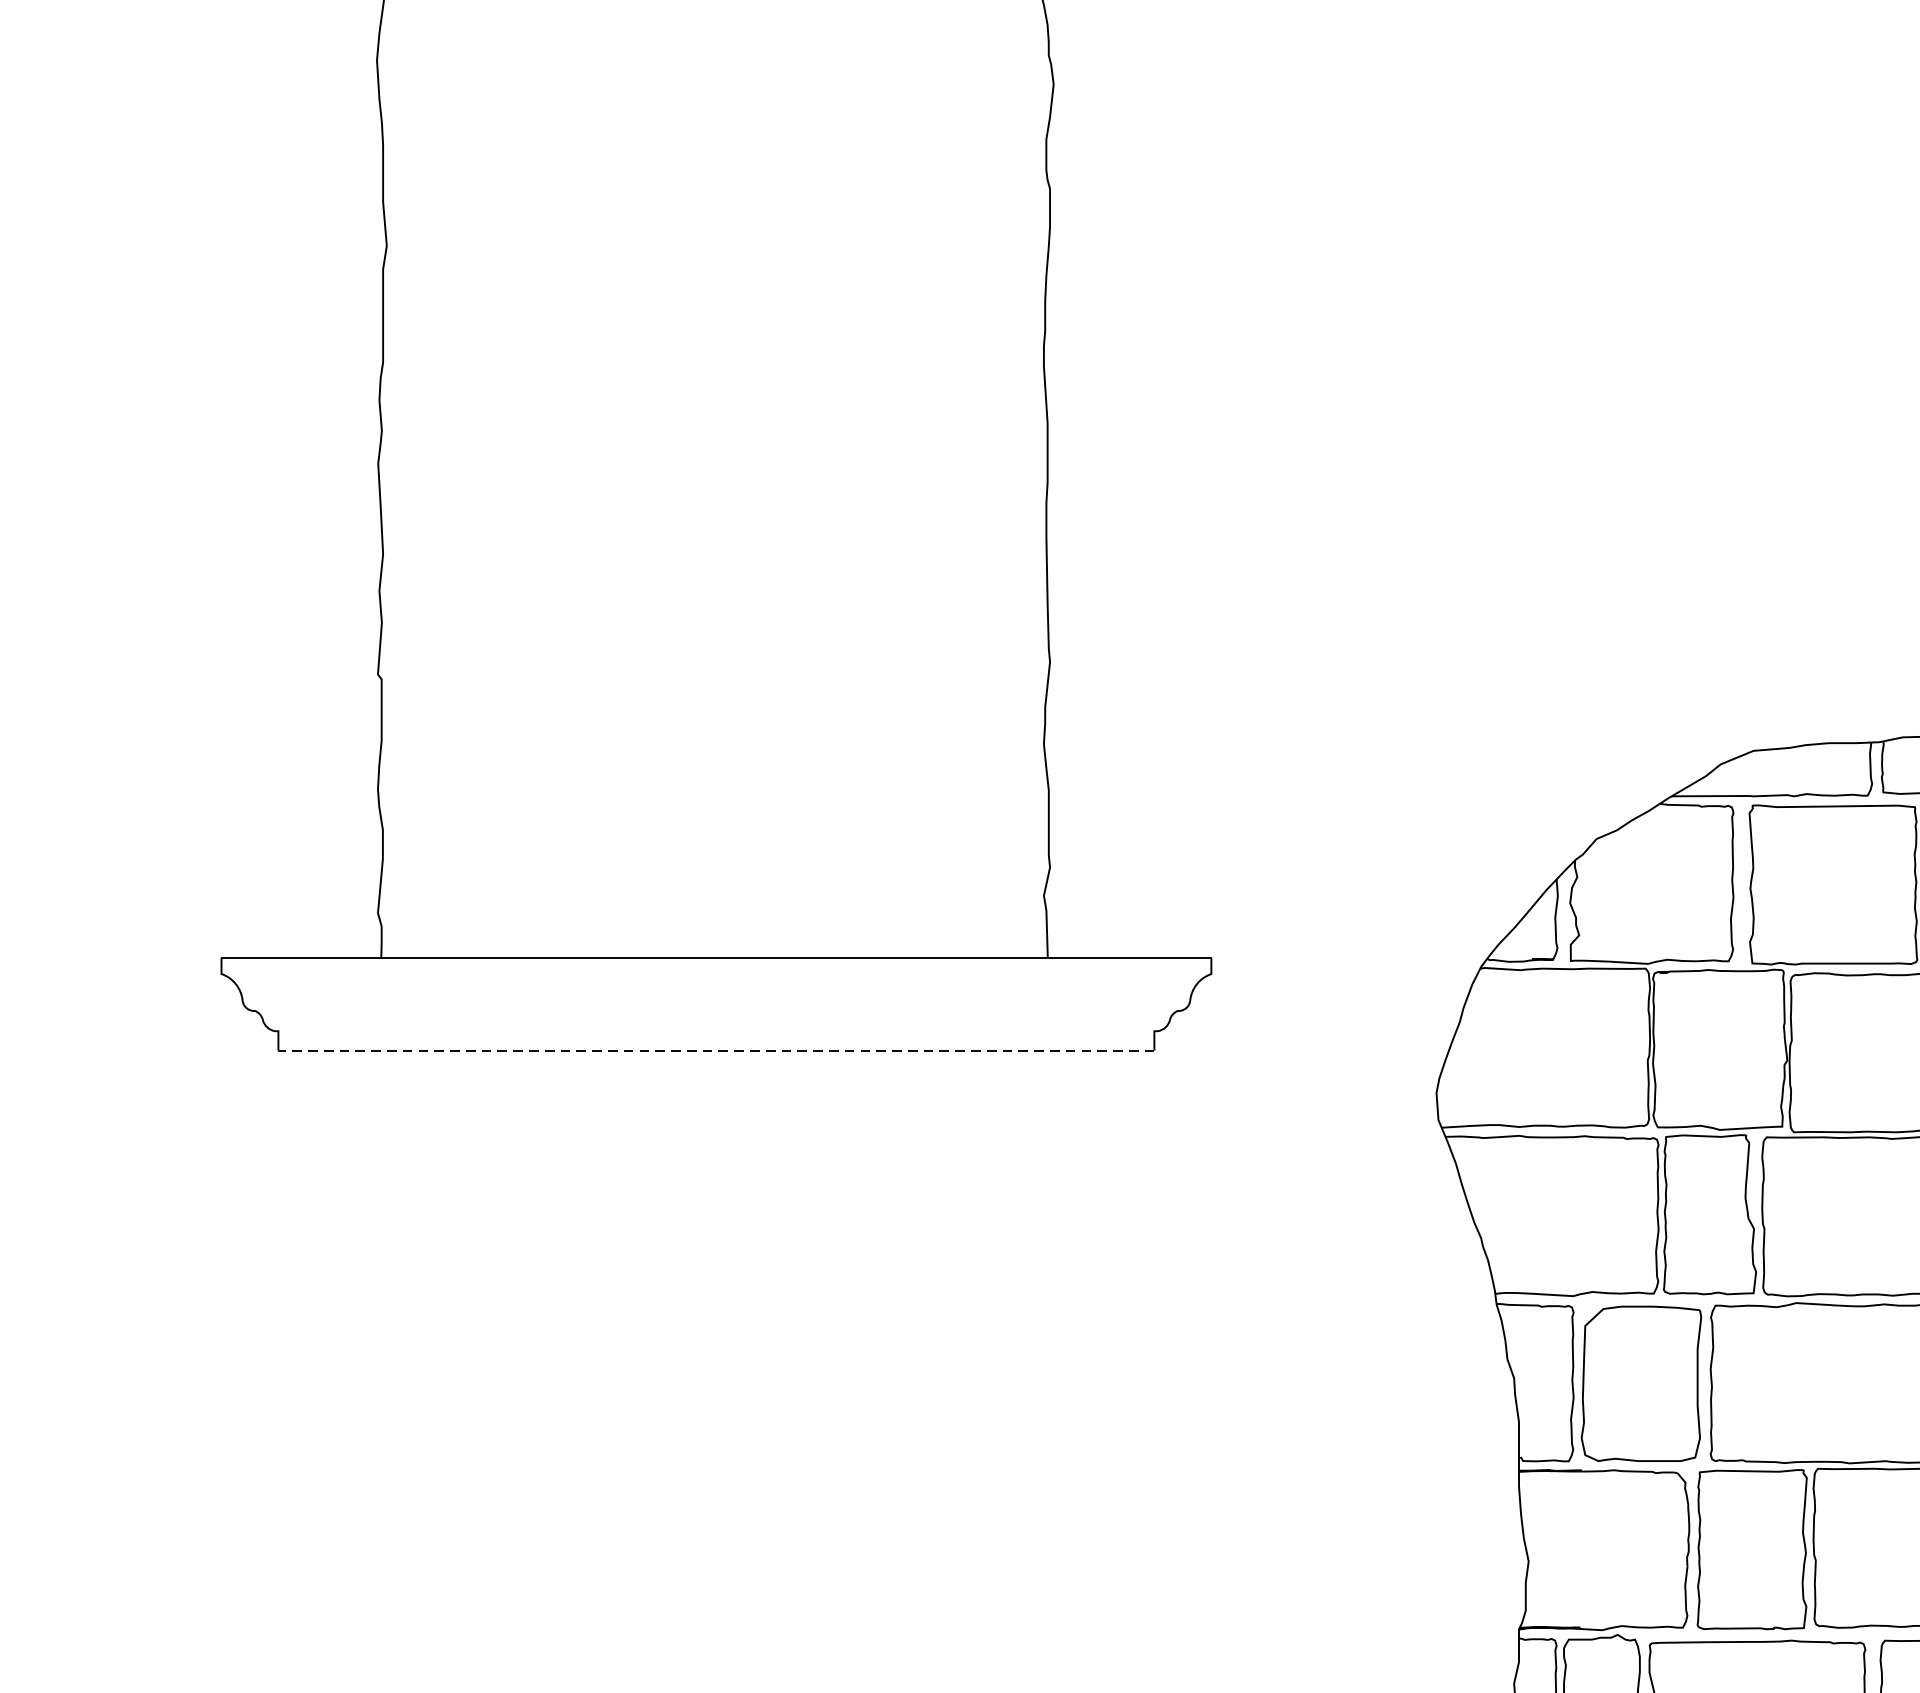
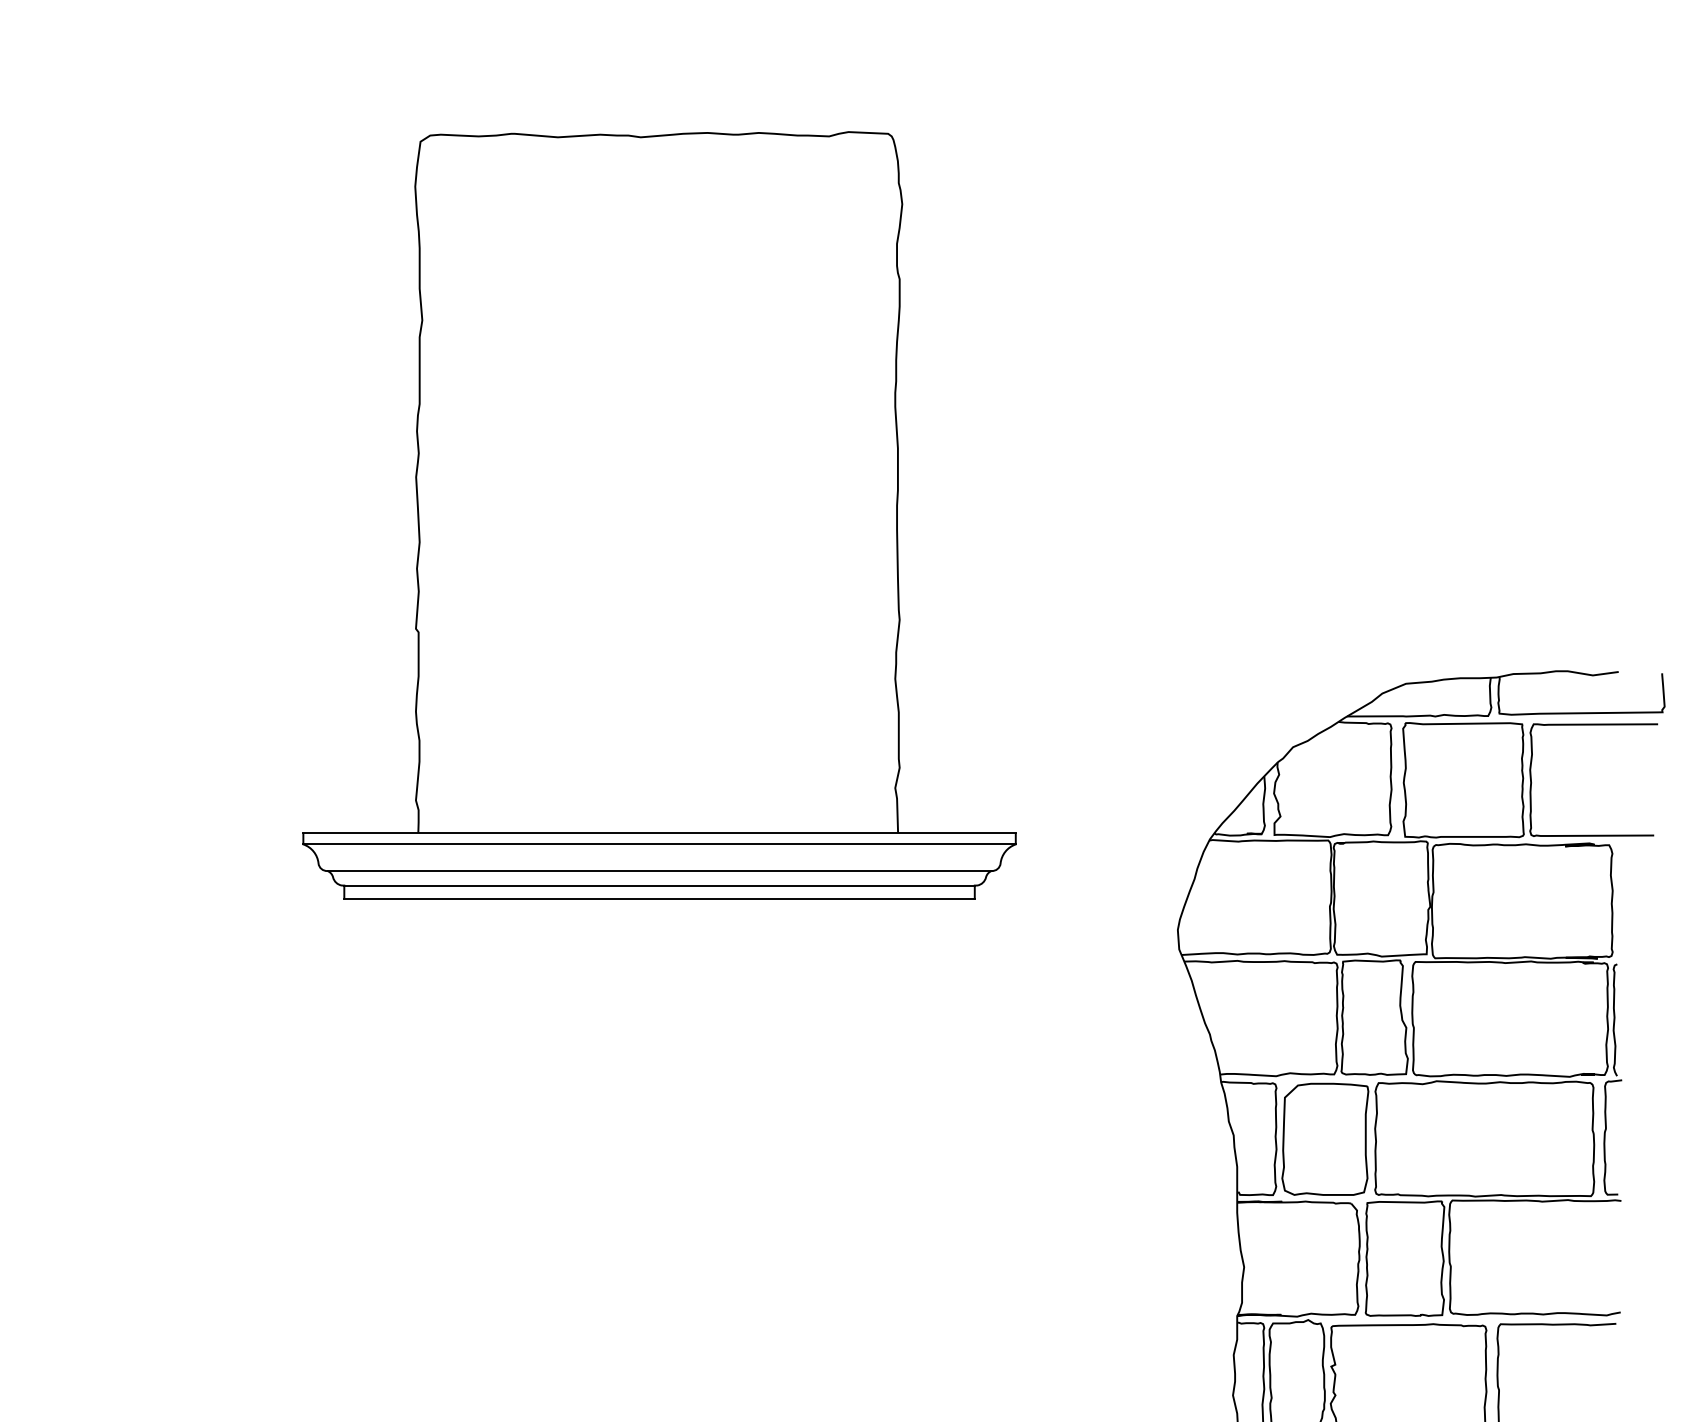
line: (716, 974) -> (659, 844), added
line: (716, 1011) -> (659, 871), added
line: (716, 1031) -> (659, 885), added
line: (716, 1050) -> (659, 899), dashed -> solid

